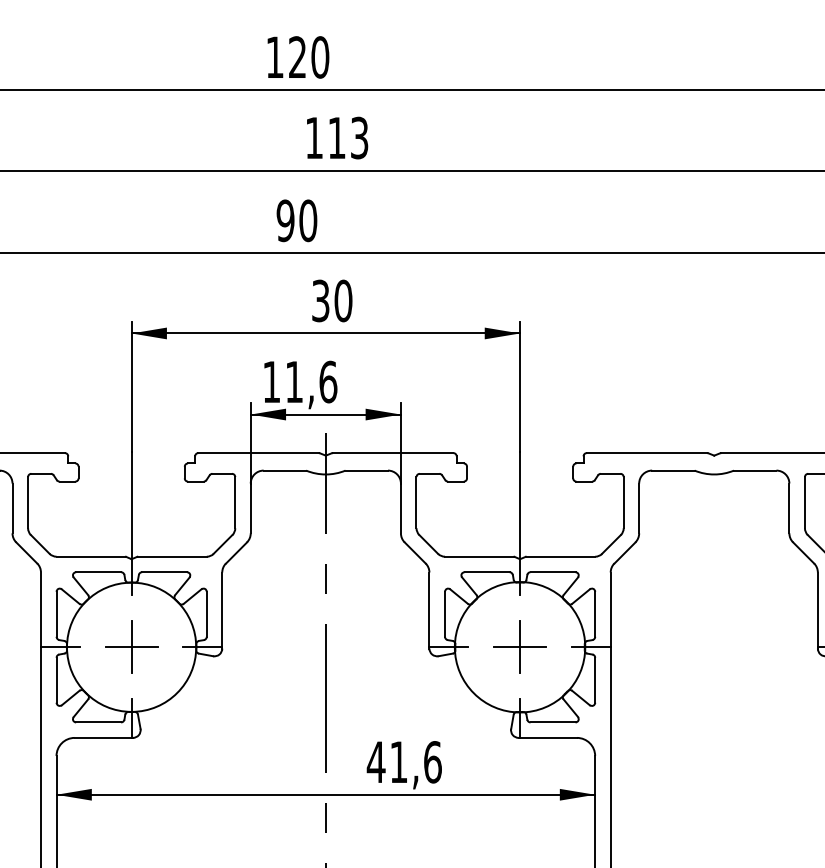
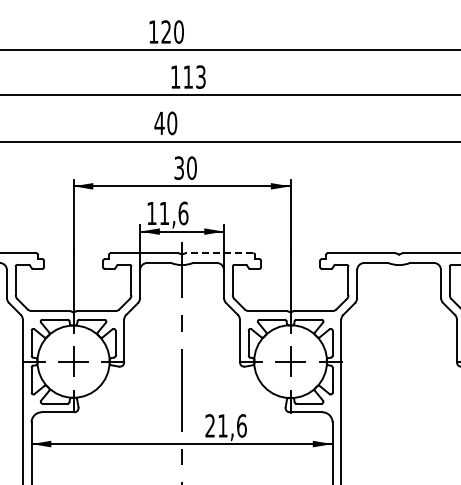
text: (285, 221) -> (159, 123), 90 -> 40
line: (392, 453) -> (219, 253), solid -> dashed
text: (376, 761) -> (210, 425), 41,6 -> 21,6

